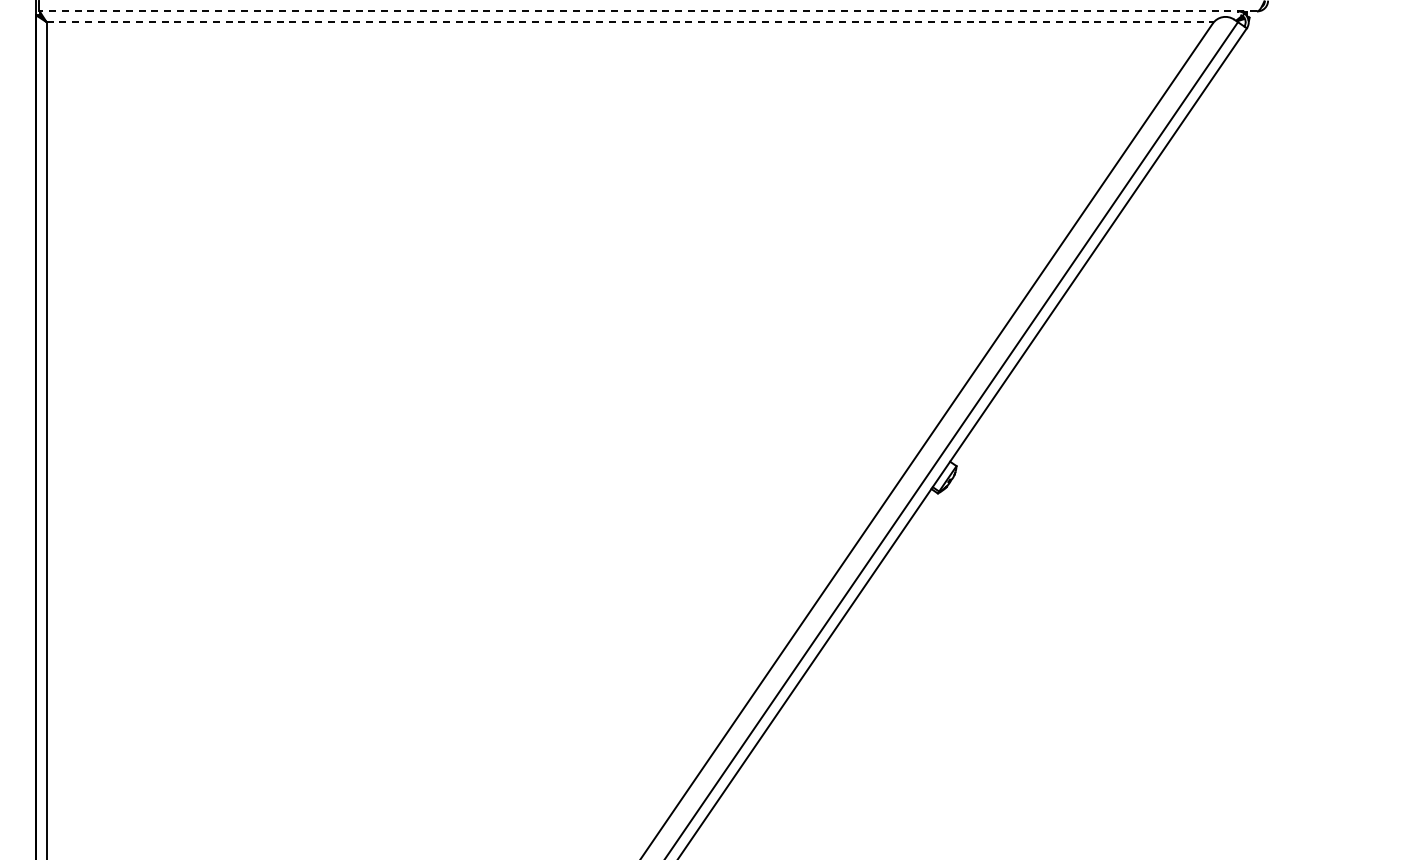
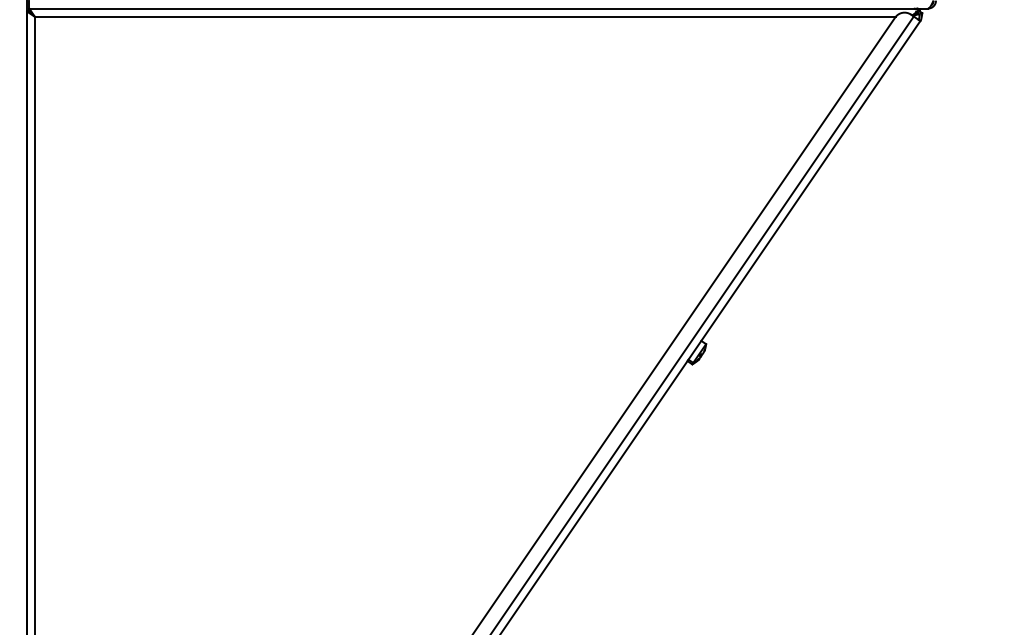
line: (647, 11) -> (478, 8), dashed -> solid
line: (630, 22) -> (465, 16), dashed -> solid

